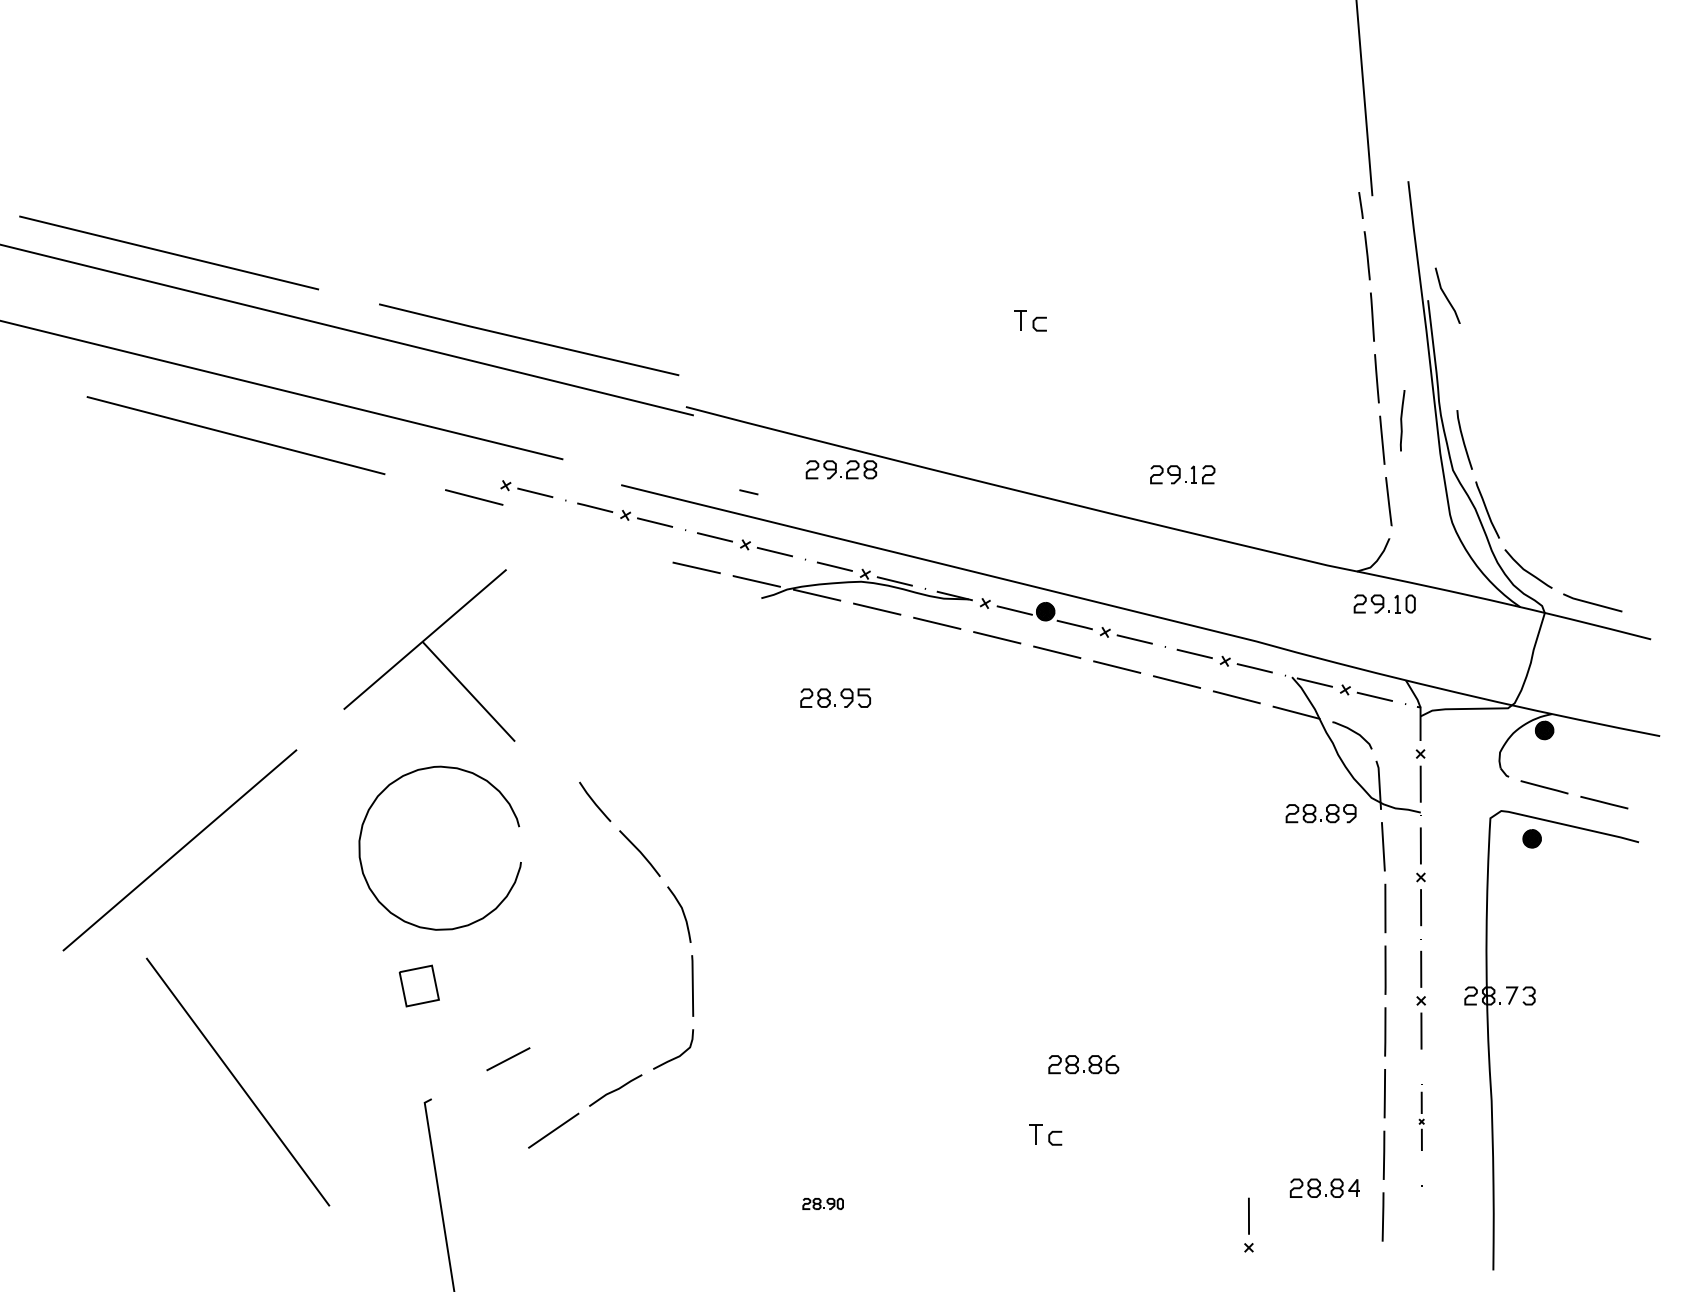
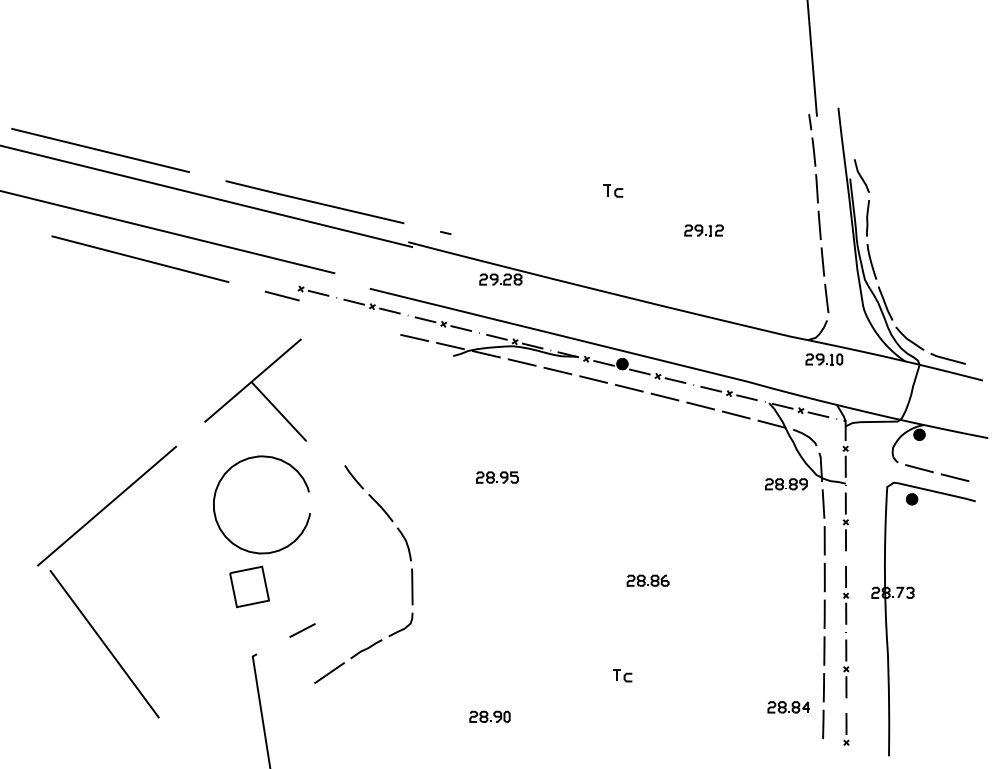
line: (1401, 420) -> (867, 218), moved
part: (1181, 474) -> (703, 230), moved
line: (748, 491) -> (445, 232), moved
part: (835, 698) -> (497, 477), moved
part: (419, 985) -> (249, 586), size x1.67
part: (1082, 1064) -> (647, 580), moved
line: (237, 1082) -> (104, 644), moved
part: (1421, 1117) -> (846, 665), size x1.67
part: (822, 1203) -> (489, 716), size x1.67
part: (1248, 1225) -> (846, 729), moved

